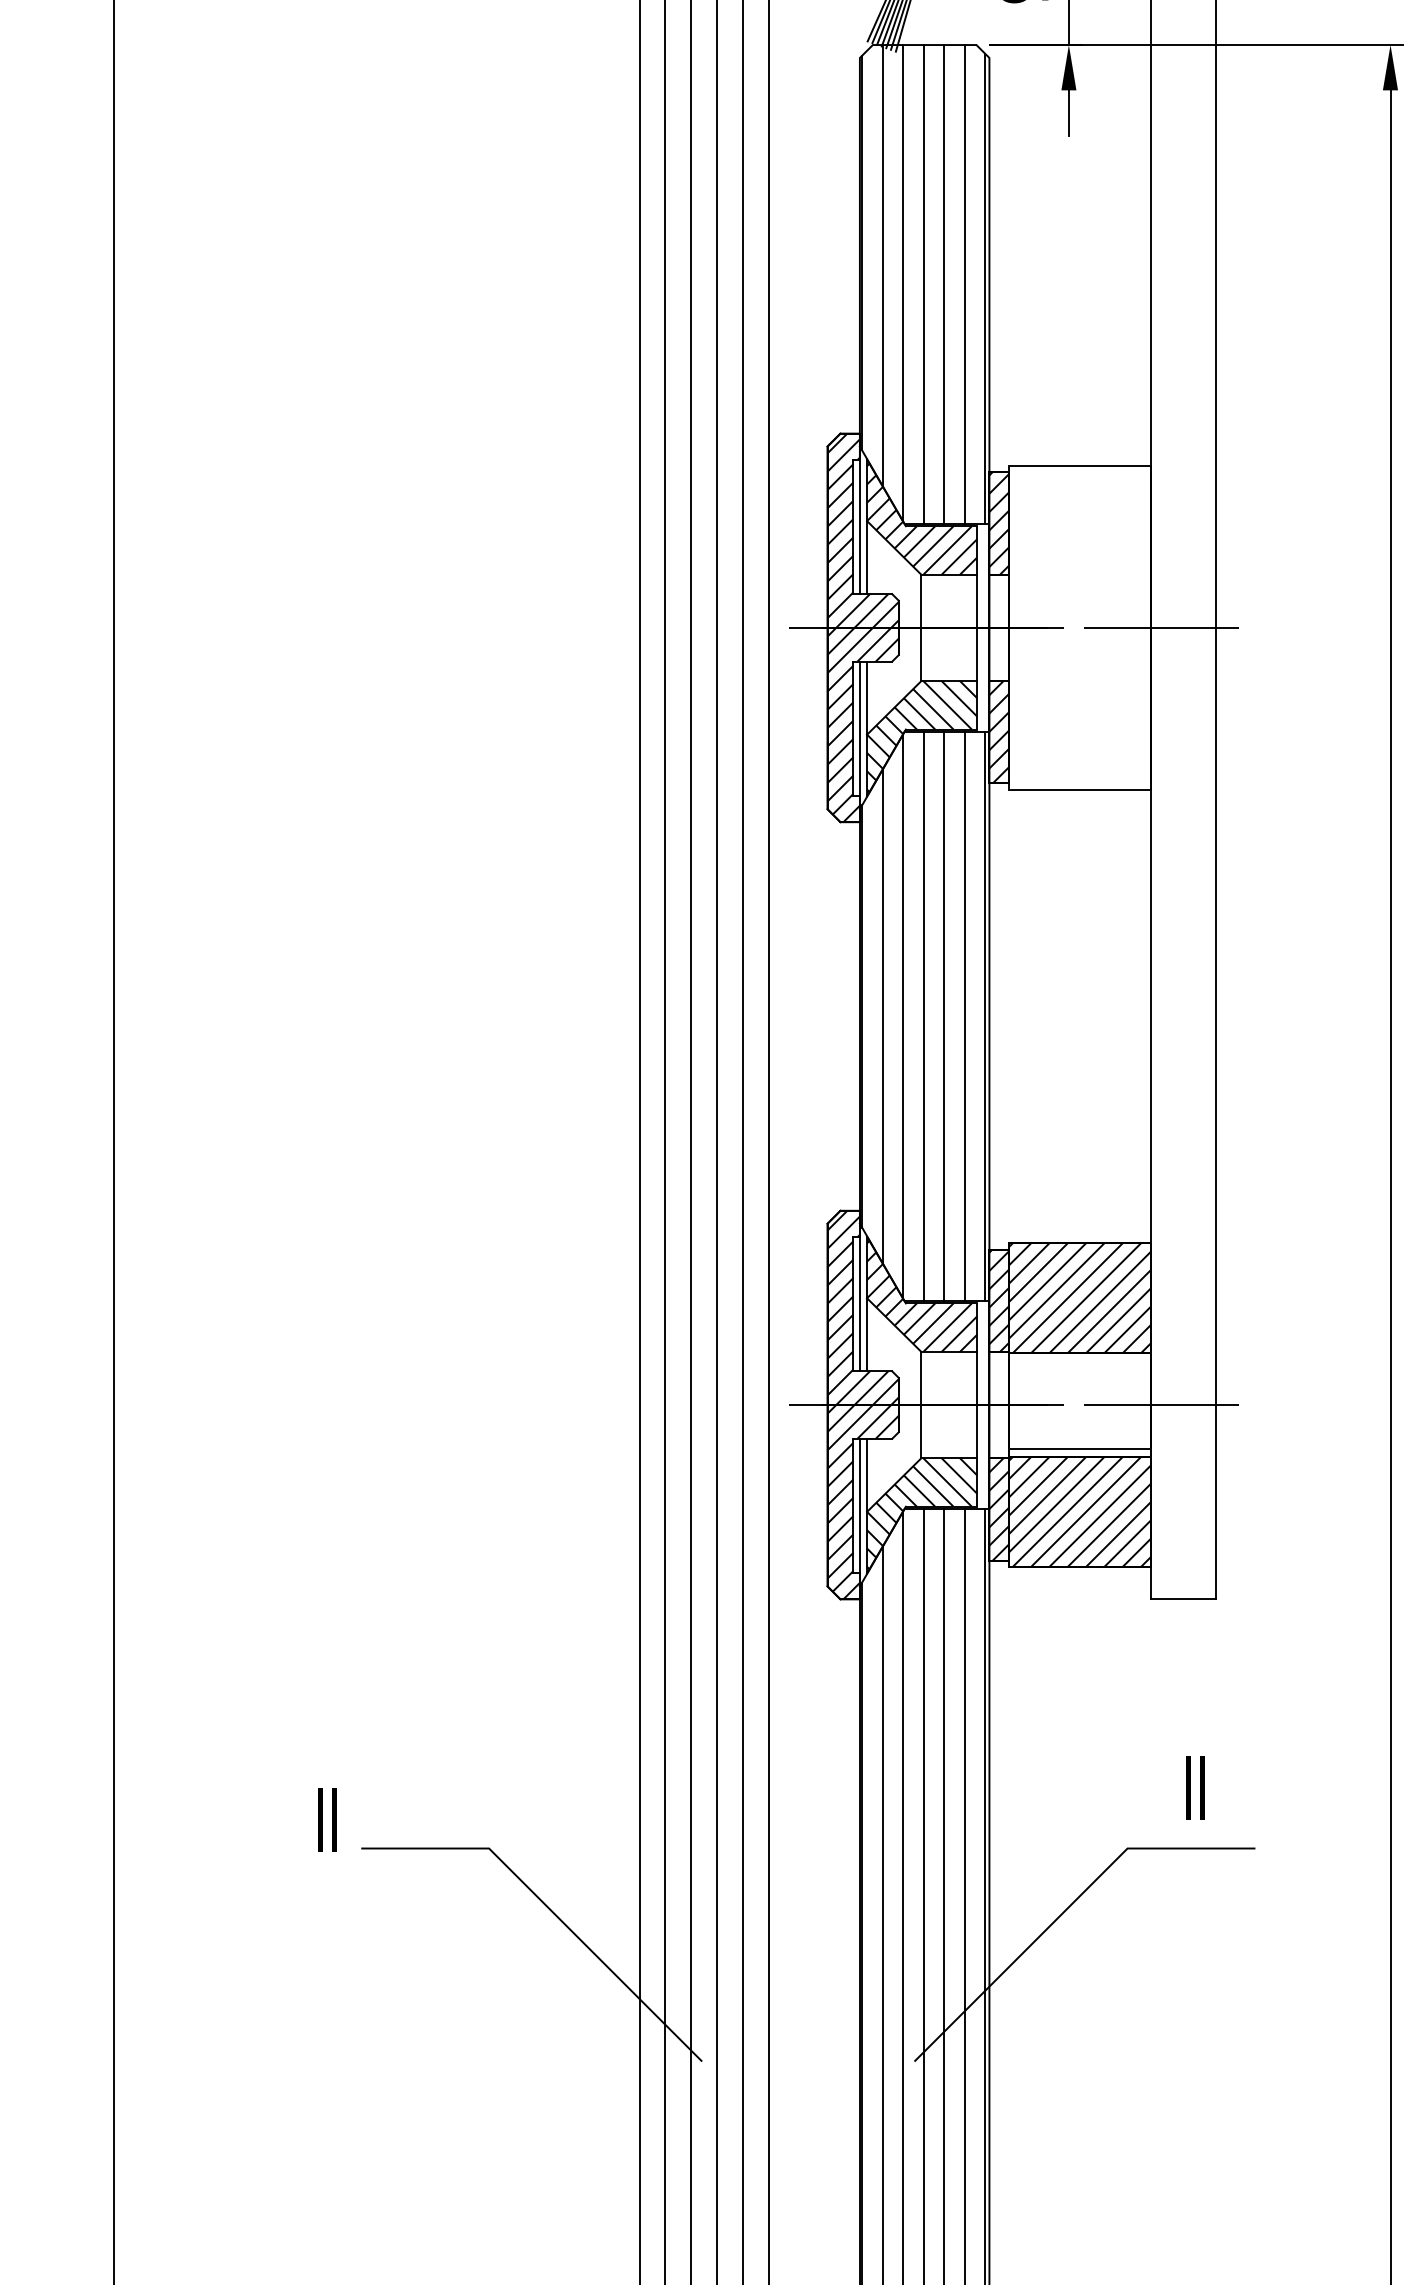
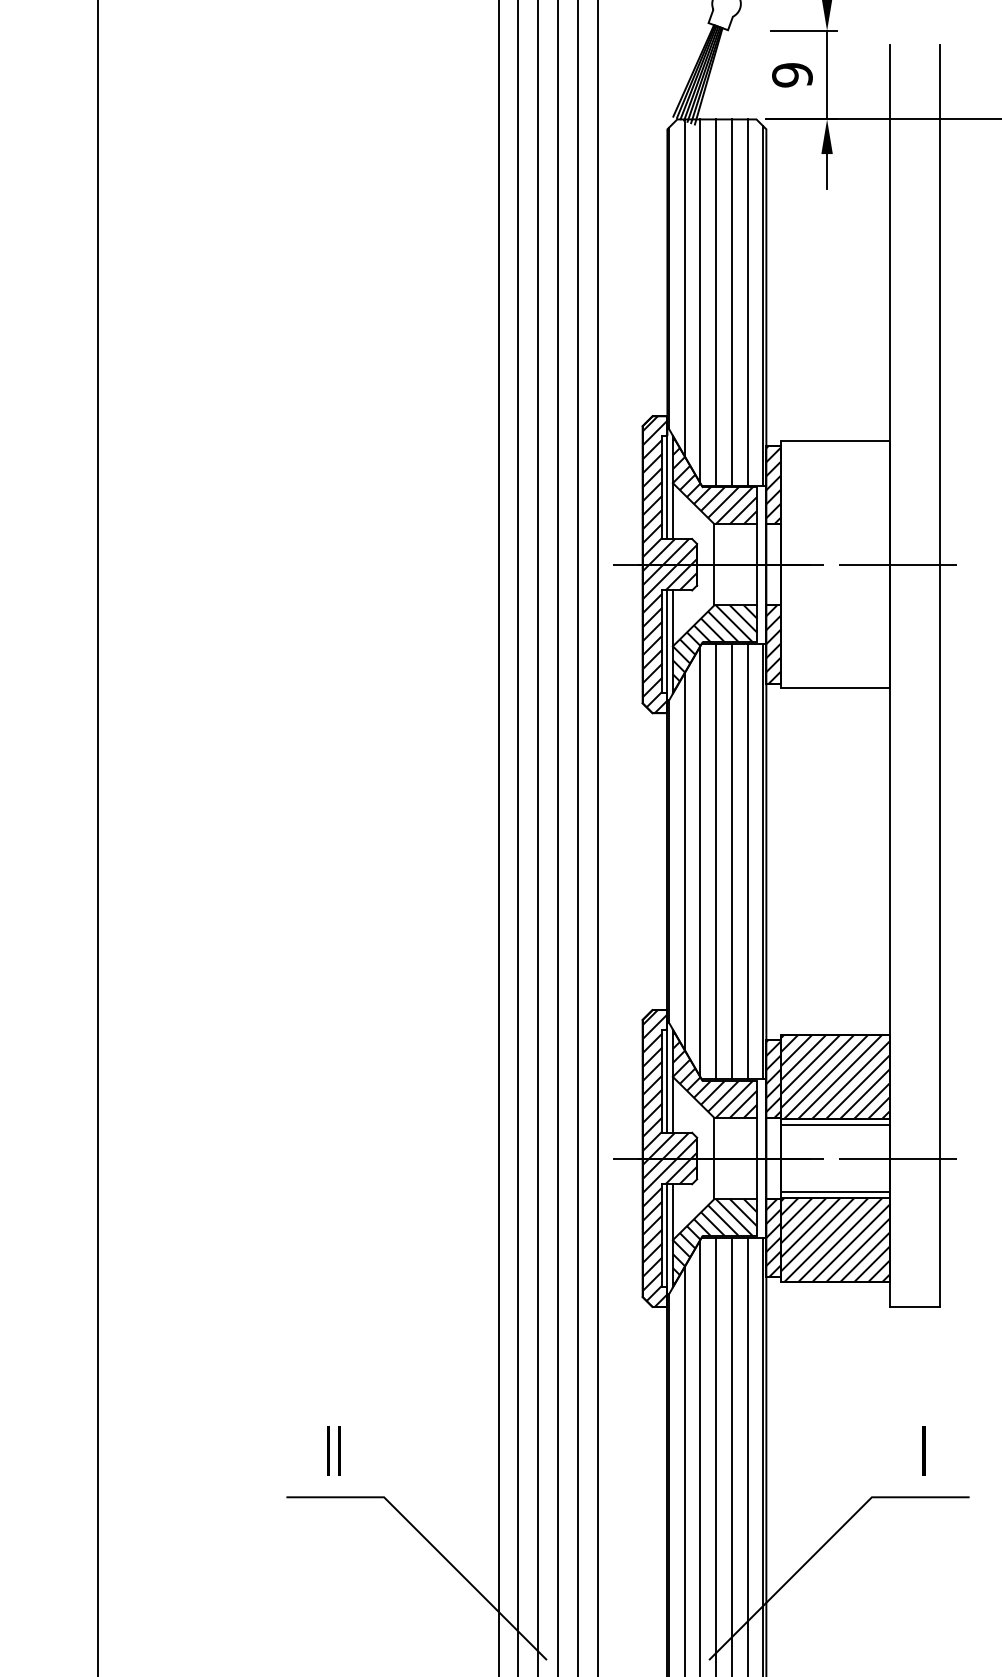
line: (1079, 1361) -> (835, 1125), added
text: (1195, 1787) -> (923, 1450), II -> I
text: (327, 1819) -> (334, 1450), moved

